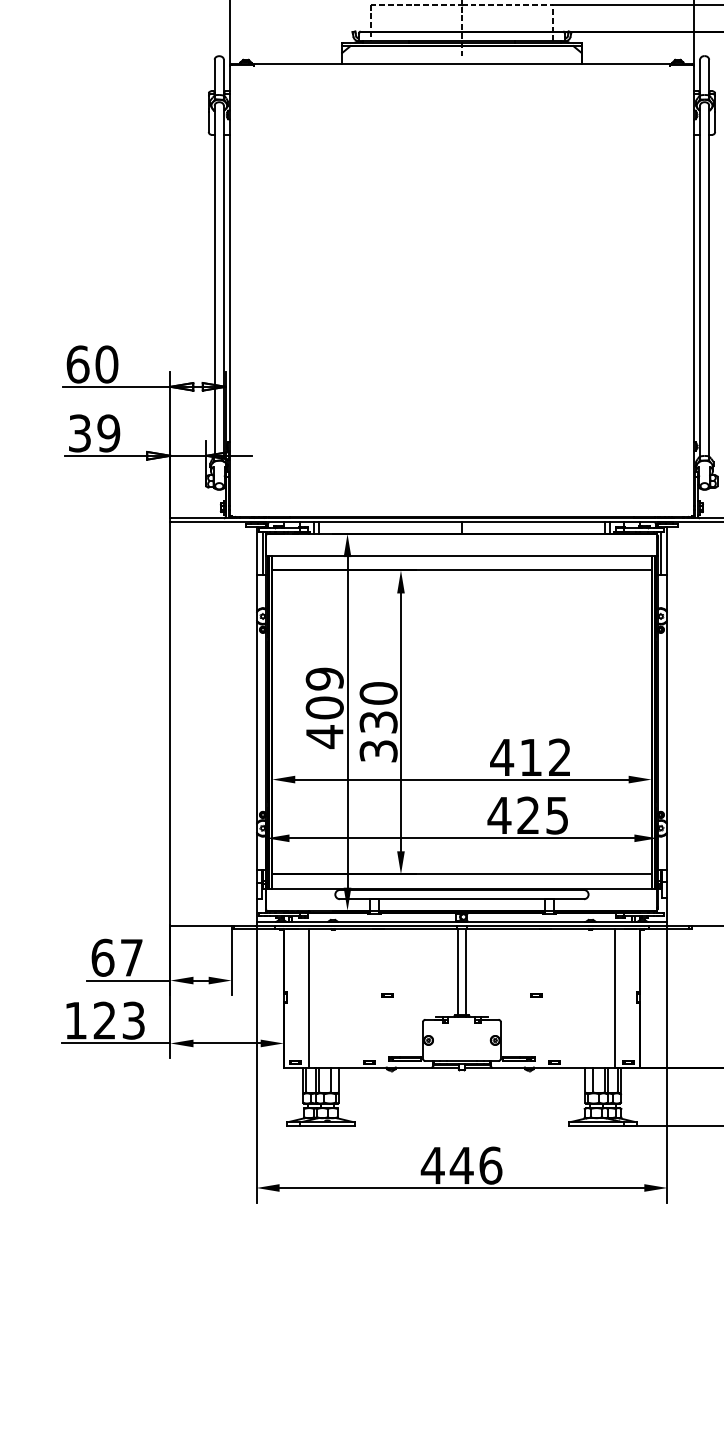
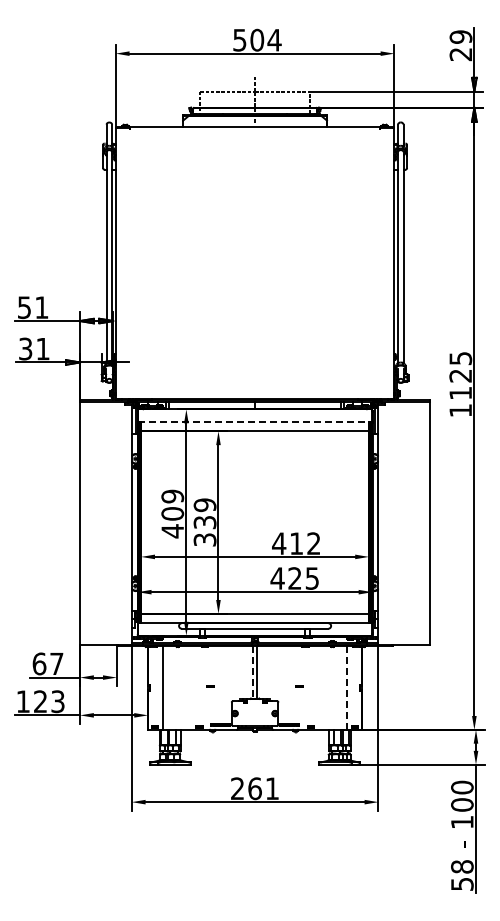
text: (91, 364) -> (32, 307), 60 -> 51
text: (107, 432) -> (42, 348), 39 -> 31
line: (462, 555) -> (255, 422), solid -> dashed
text: (379, 693) -> (205, 505), 330 -> 339
line: (457, 972) -> (252, 672), solid -> dashed
line: (614, 998) -> (346, 688), solid -> dashed
text: (460, 1165) -> (254, 788), 446 -> 261

